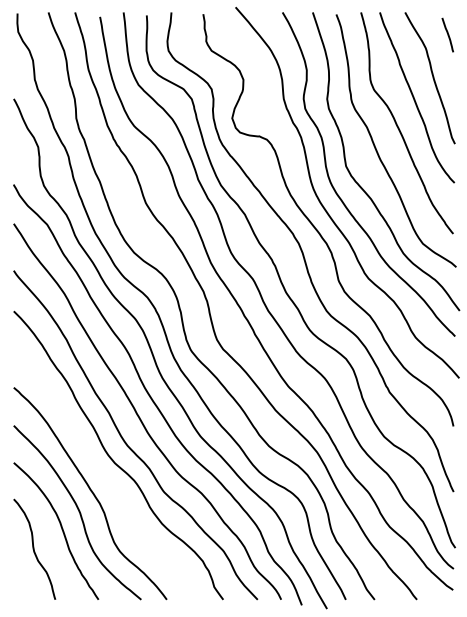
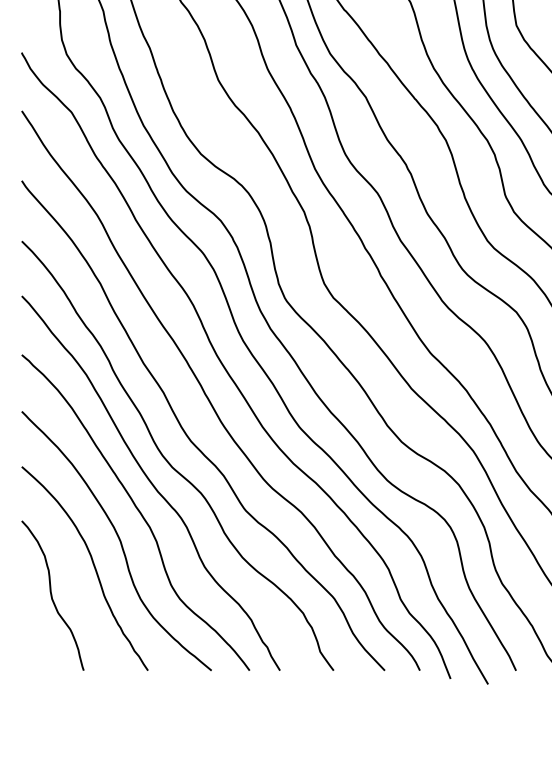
curve: (100, 473) -> (150, 482), added

